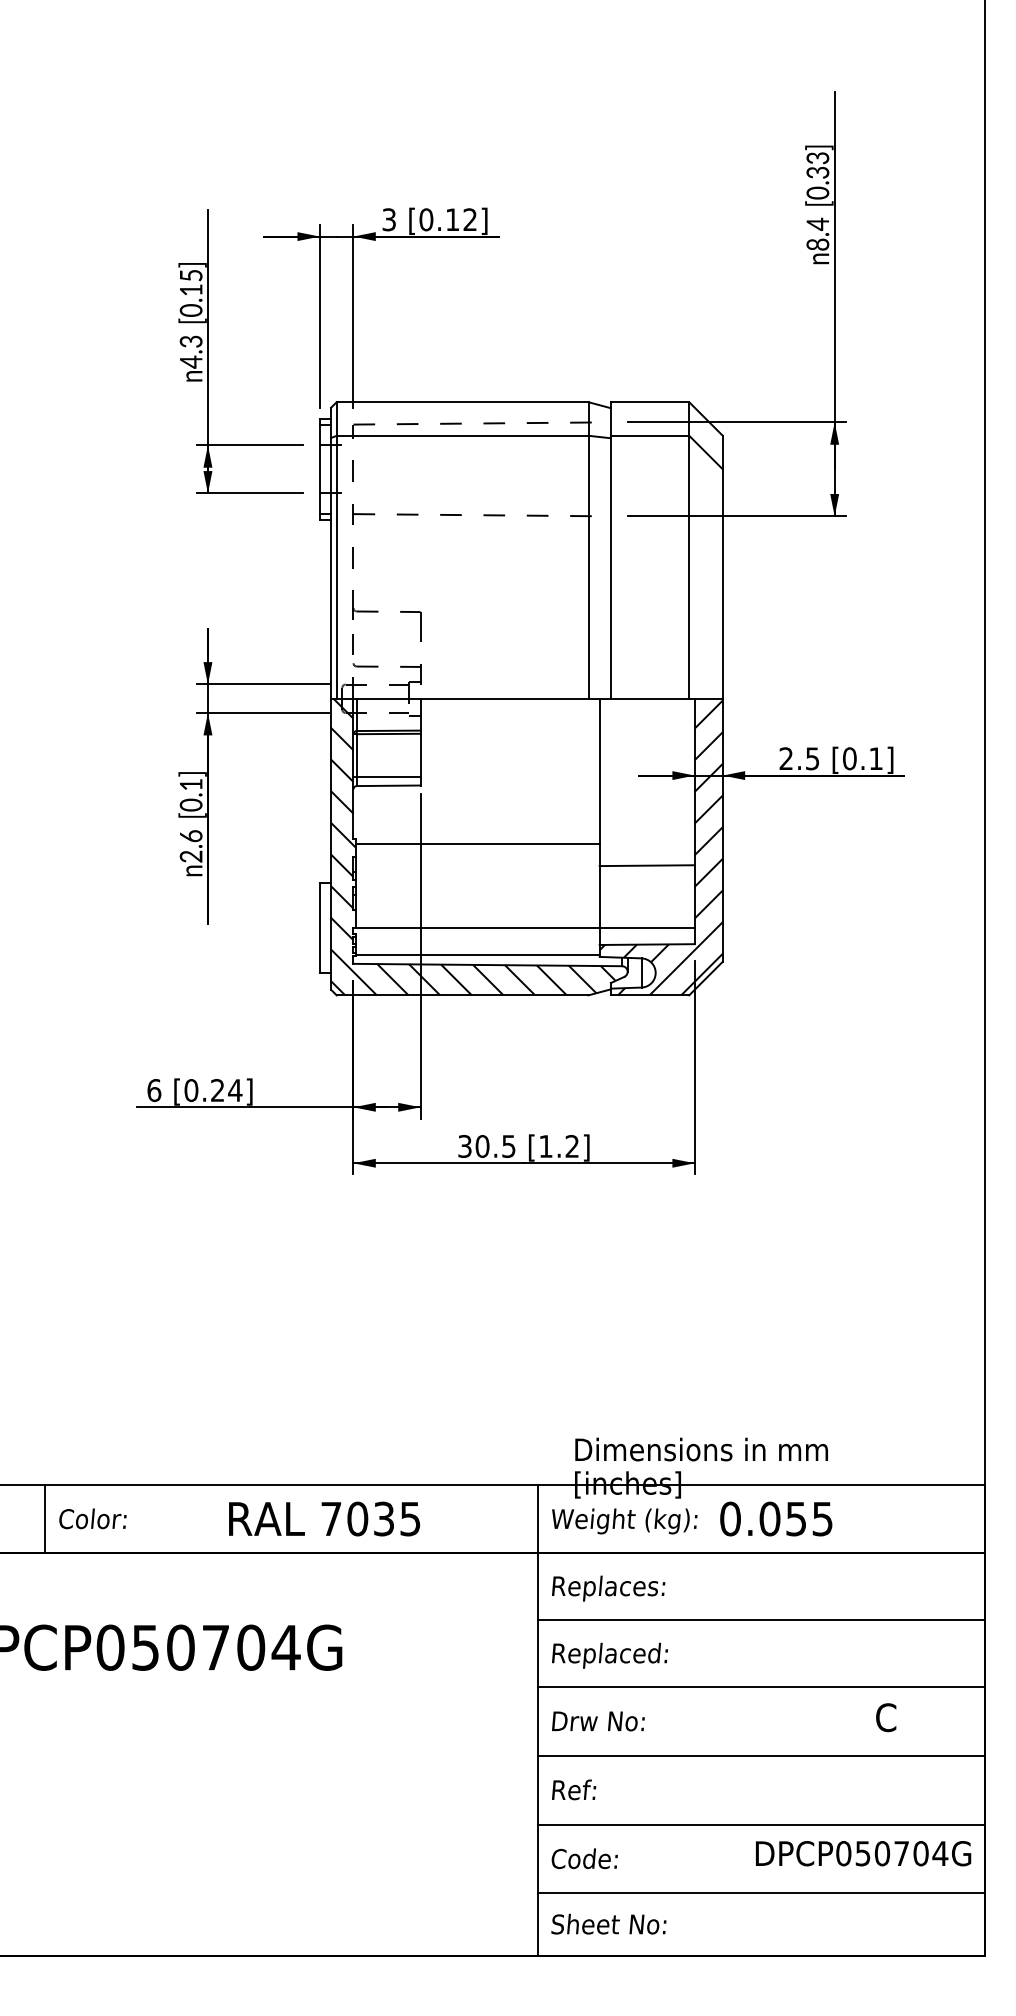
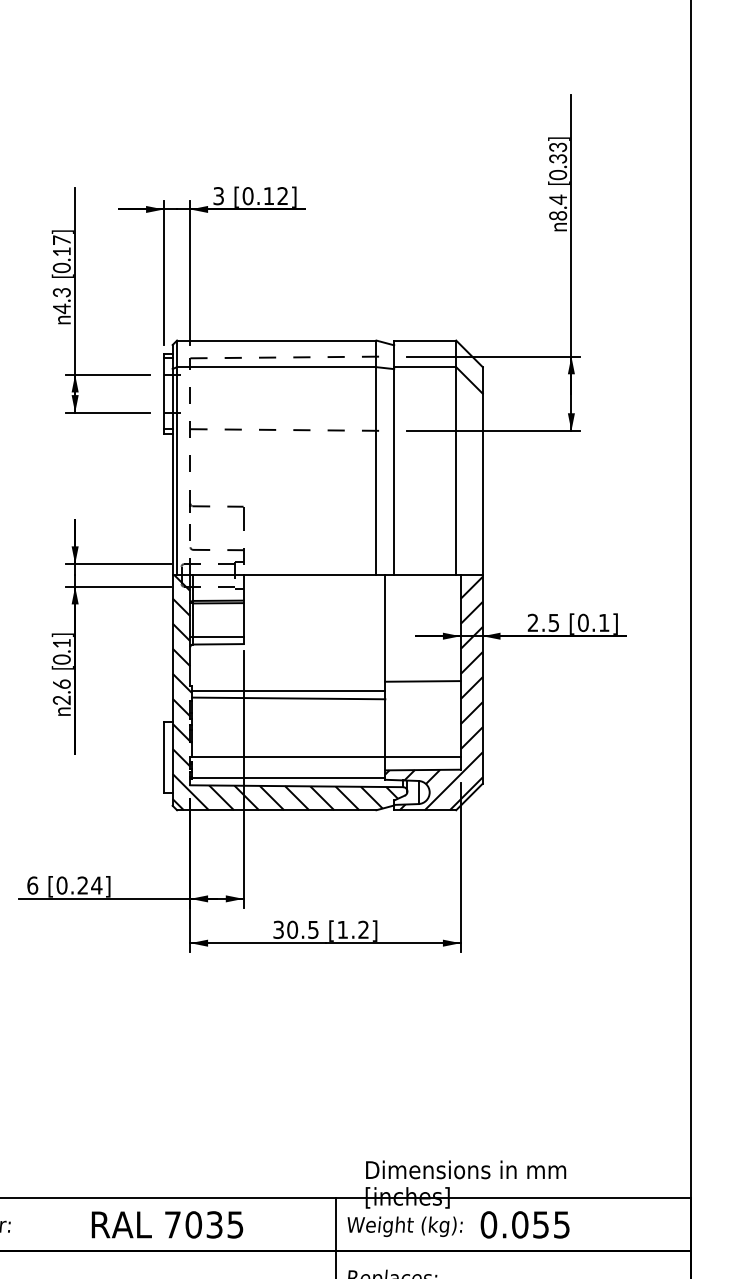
text: (191, 275) -> (62, 240), [0.15] -> [0.17]
line: (477, 854) -> (288, 698), added
line: (646, 865) -> (422, 681), moved

